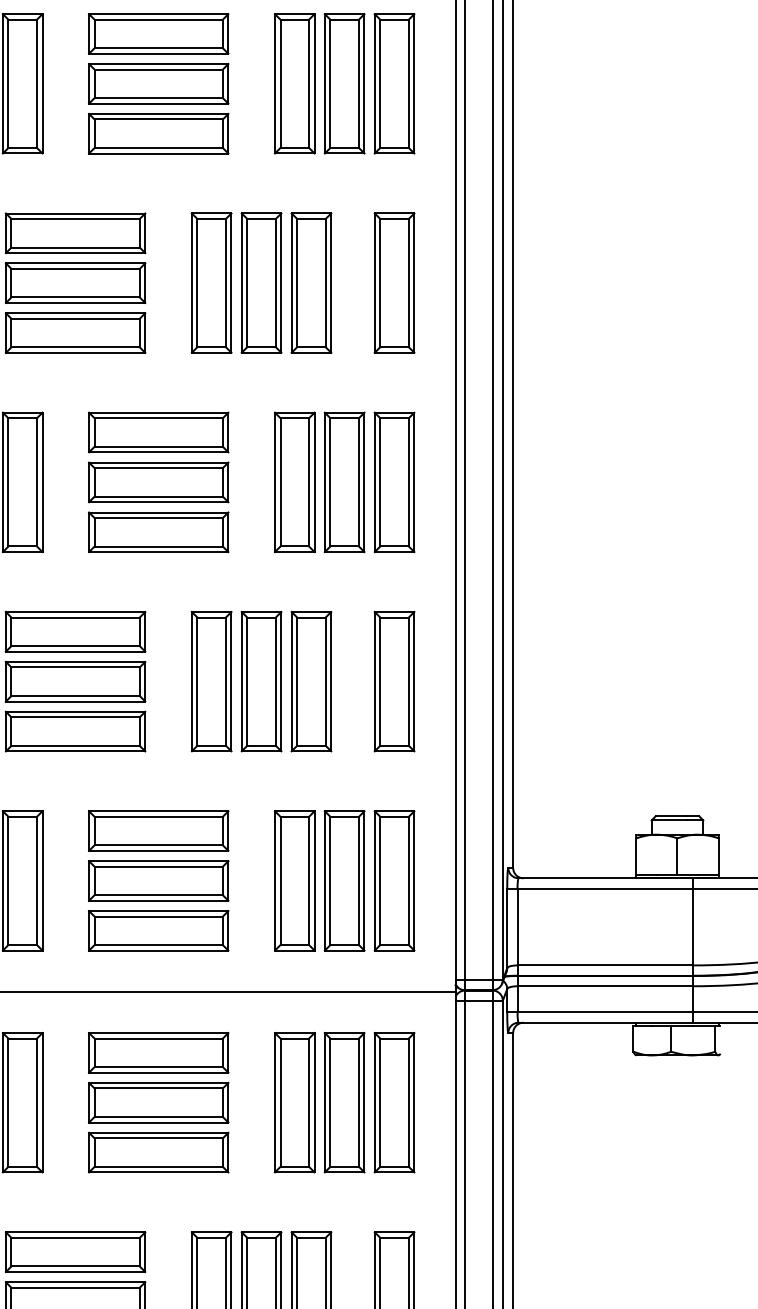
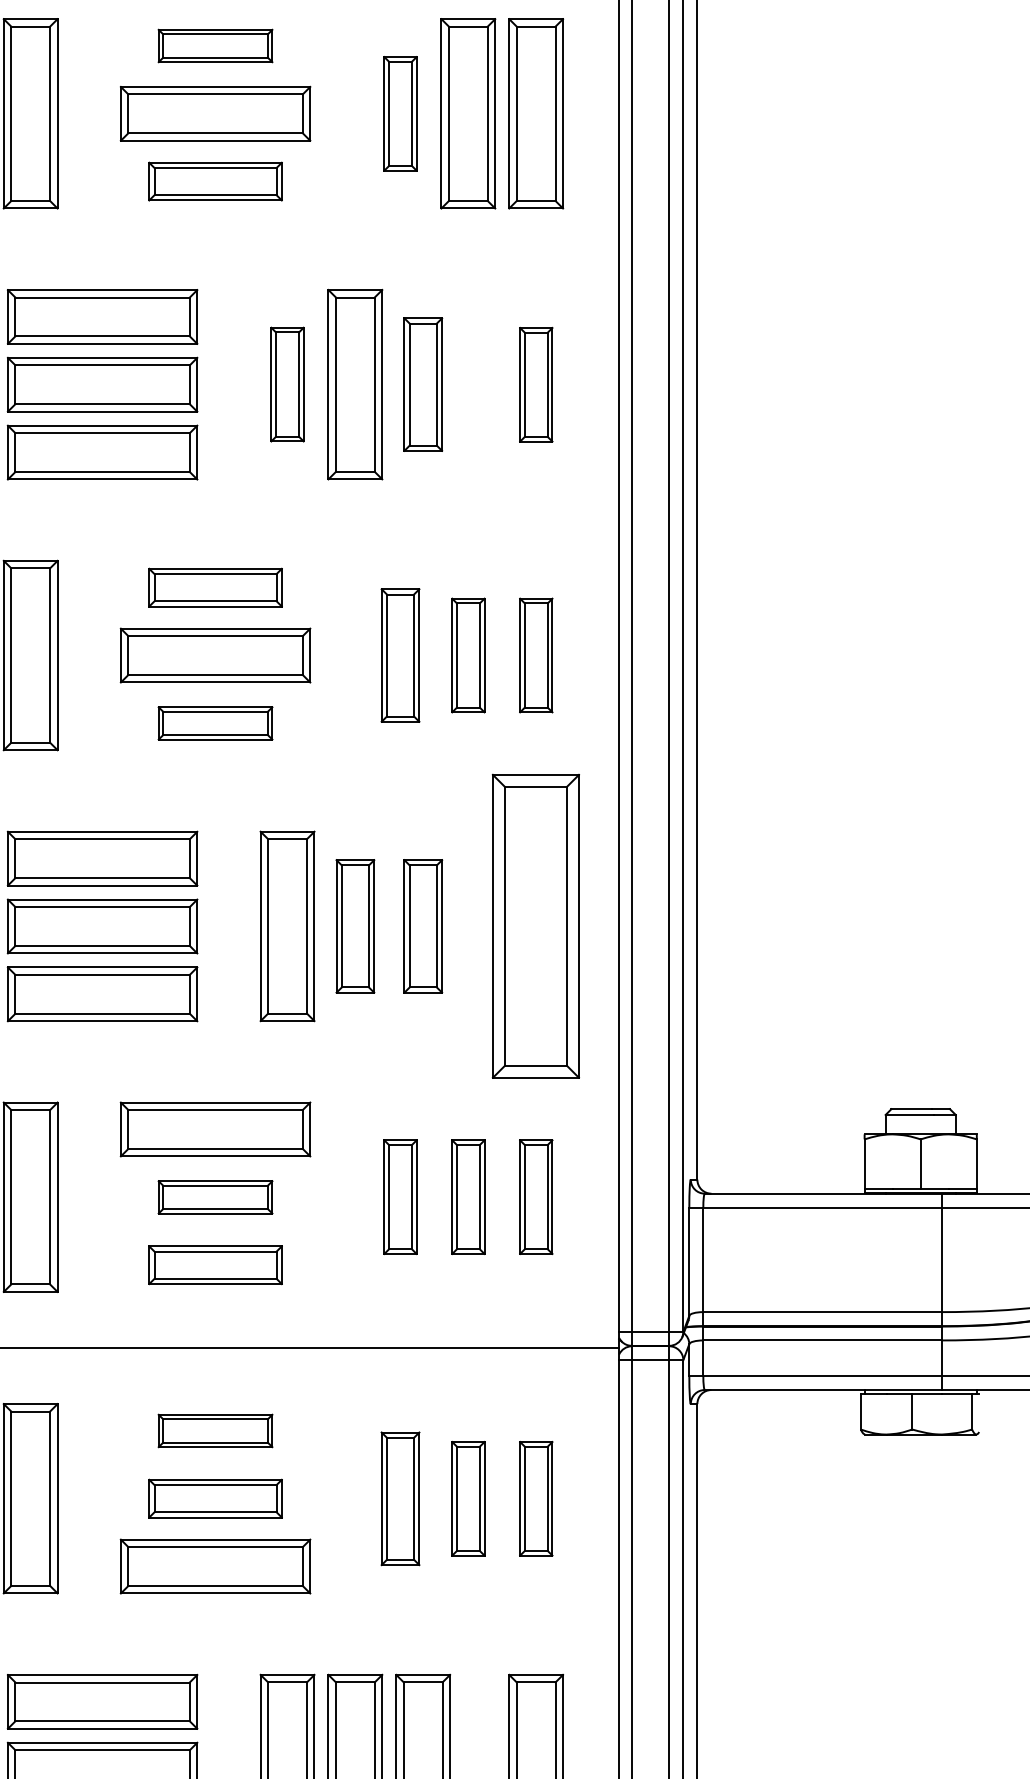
part: (158, 33) -> (215, 45), size x0.6
part: (294, 83) -> (400, 113), size x0.6
part: (158, 133) -> (215, 181), size x0.7
part: (211, 282) -> (287, 384), size x0.6
part: (311, 282) -> (423, 384), size x0.7
part: (394, 282) -> (536, 384), size x0.6
part: (158, 432) -> (215, 587), size x0.7
part: (294, 482) -> (400, 655), size x0.7
part: (344, 482) -> (468, 655), size x0.6
part: (394, 482) -> (536, 655), size x0.6
part: (158, 532) -> (215, 723), size x0.6
part: (261, 681) -> (355, 926), size x0.7
part: (311, 681) -> (423, 926), size x0.7
part: (394, 681) -> (536, 926), size x1.6
part: (294, 880) -> (400, 1196), size x0.6
part: (344, 880) -> (468, 1196), size x0.6
part: (394, 880) -> (536, 1196), size x0.6
part: (158, 881) -> (215, 1197), size x0.6
part: (158, 931) -> (215, 1265), size x0.7
part: (158, 1052) -> (215, 1430), size x0.6
part: (158, 1102) -> (215, 1498), size x0.7
part: (294, 1102) -> (400, 1498), size x0.7
part: (344, 1102) -> (468, 1498), size x0.6
part: (394, 1102) -> (536, 1498), size x0.6

